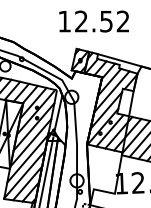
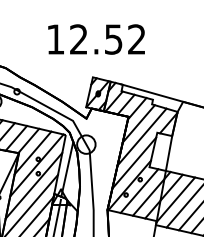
text: (93, 21) -> (95, 39), moved

